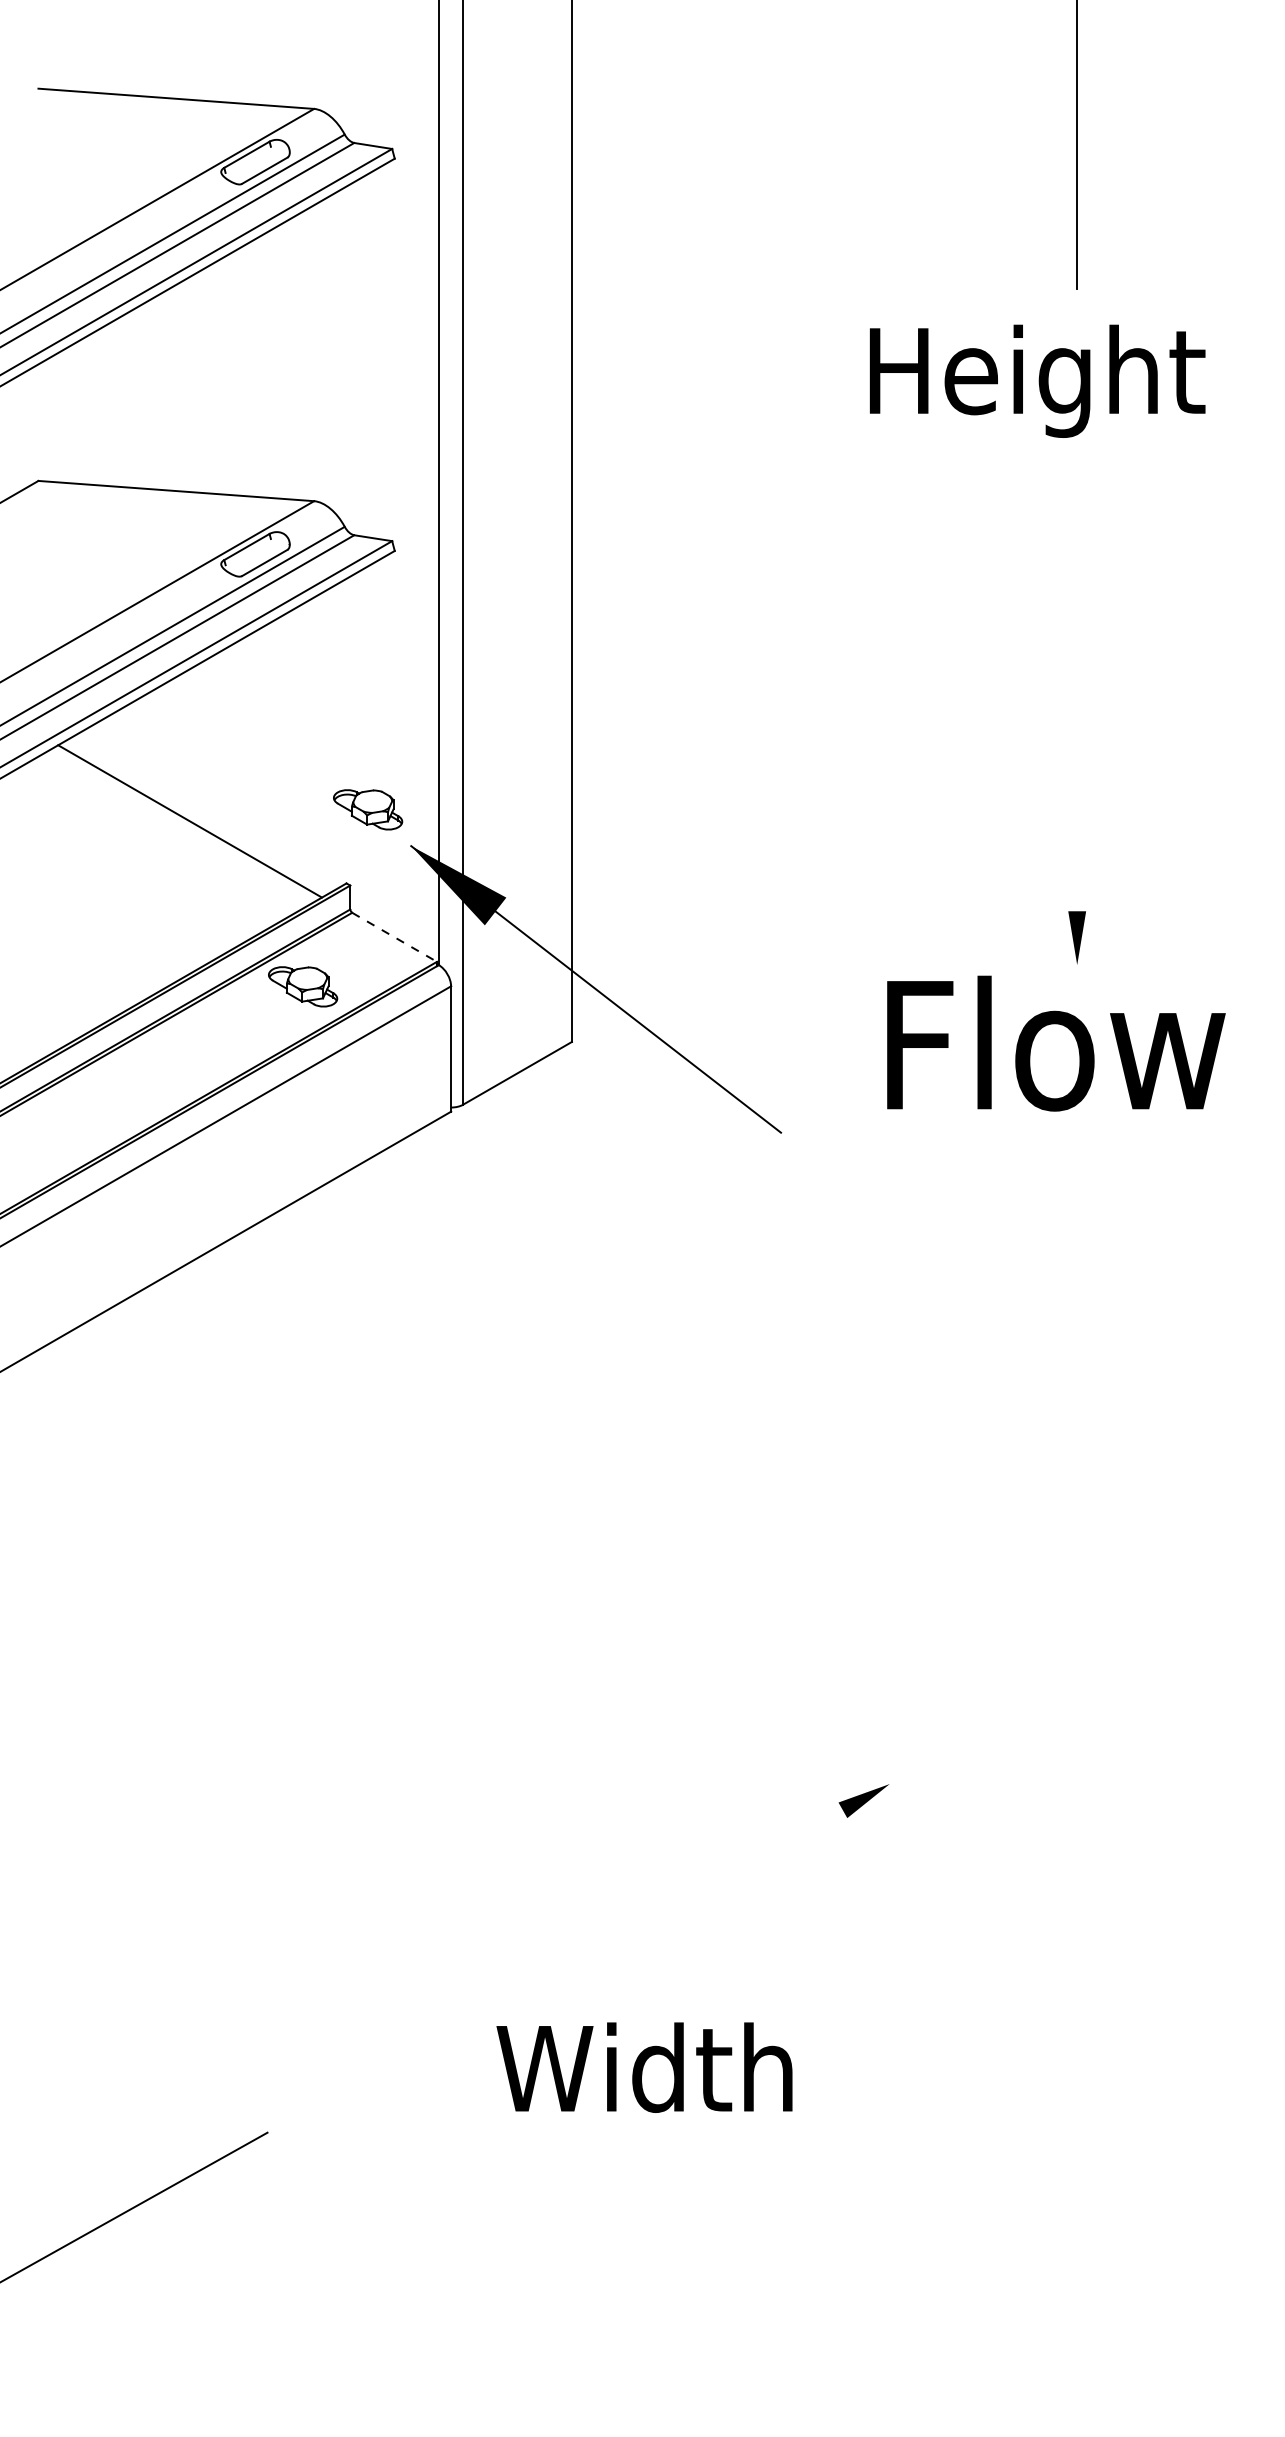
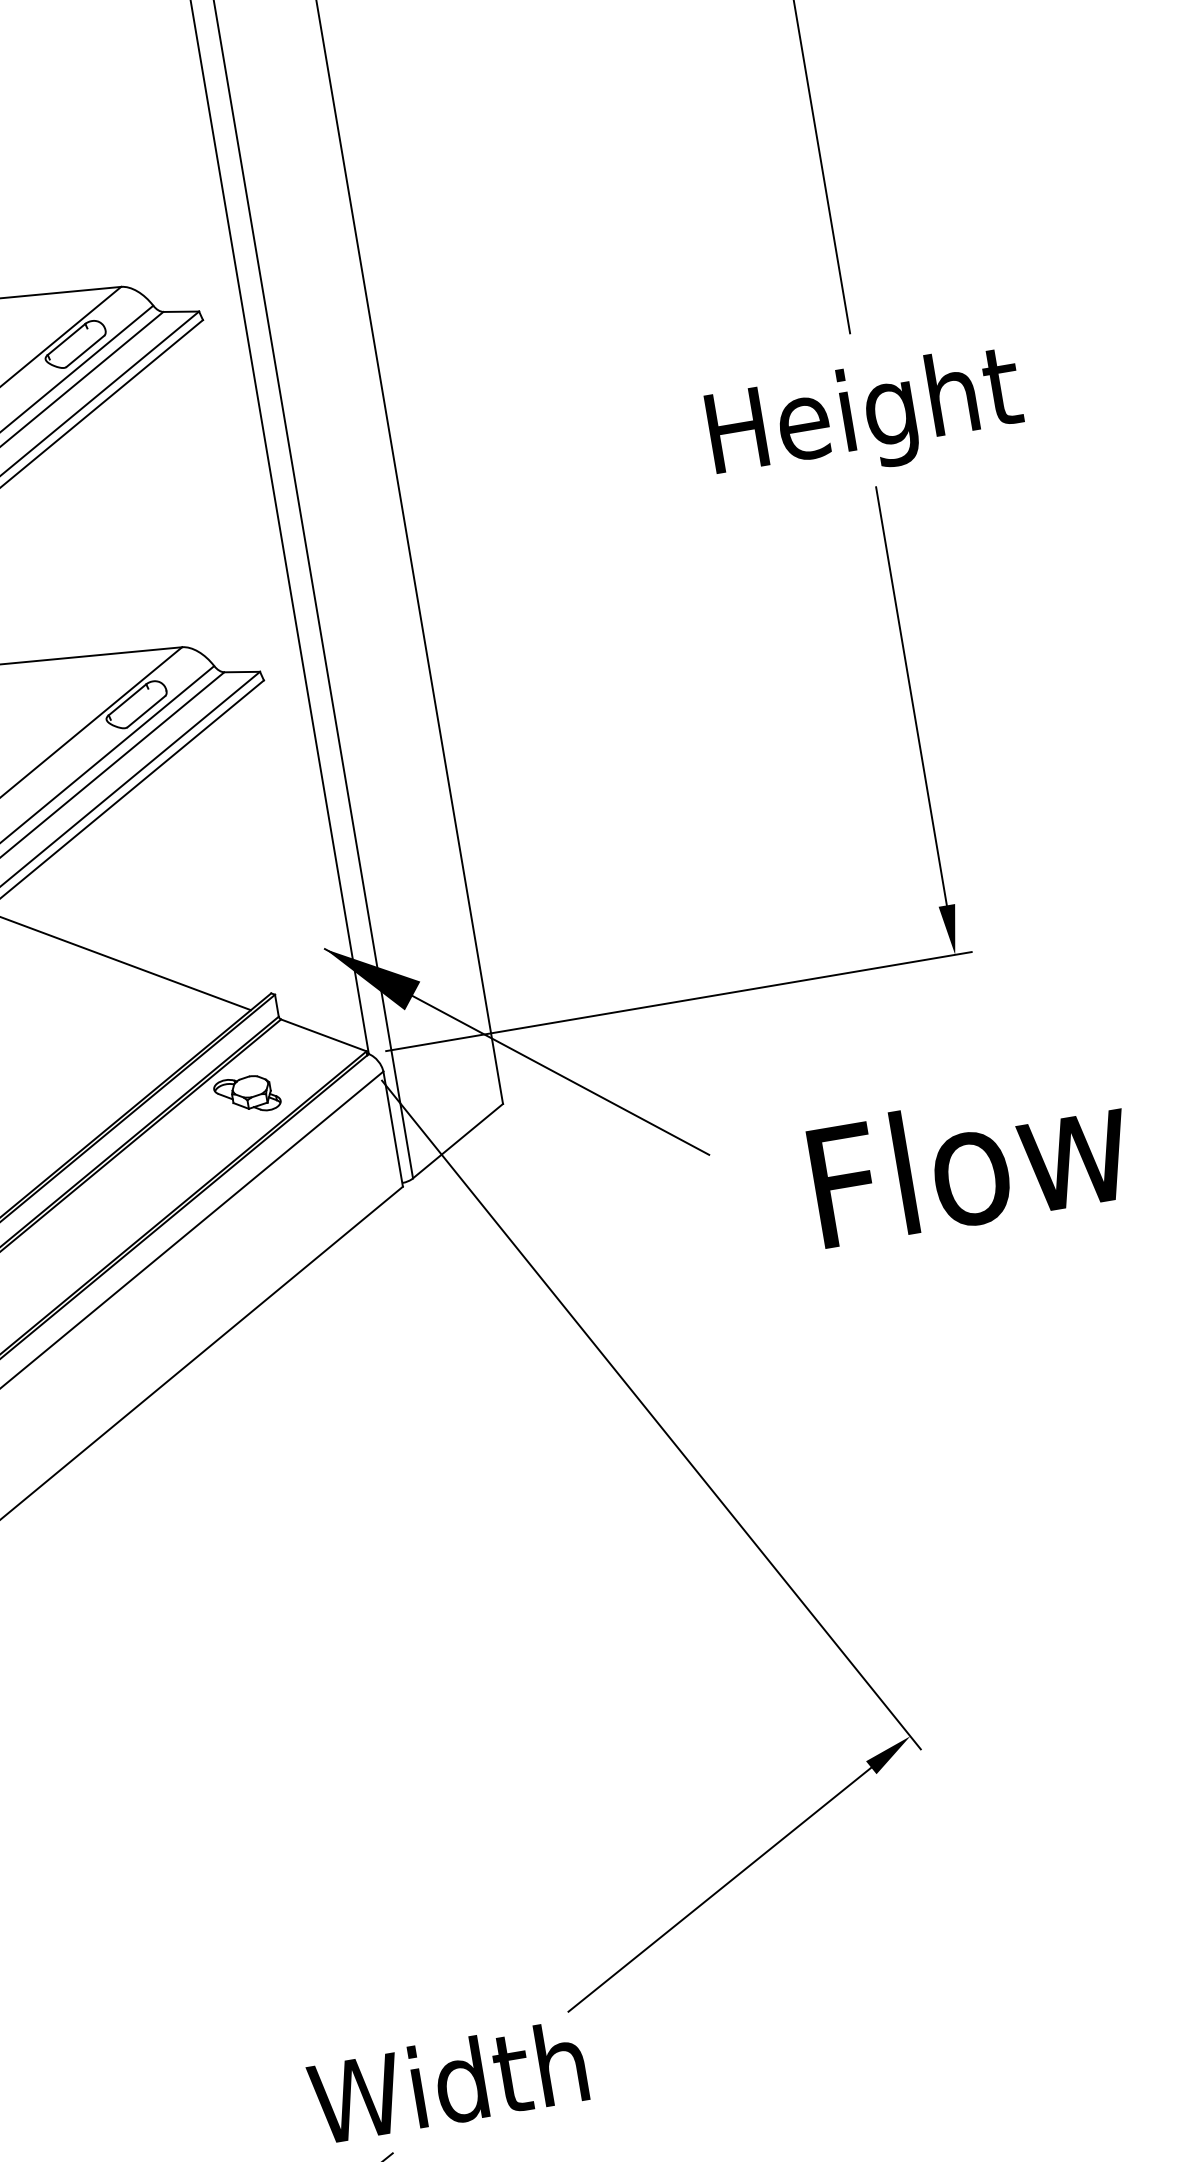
text: (1037, 380) -> (865, 417), moved
line: (1077, 683) -> (911, 696), added
part: (368, 809) -> (279, 922), removed
line: (394, 937) -> (323, 1035), dashed -> solid
line: (776, 965) -> (679, 1001), added
text: (1056, 1043) -> (970, 1162), moved
line: (673, 1397) -> (651, 1414), added
line: (660, 1912) -> (719, 1889), added
text: (644, 2067) -> (447, 2082), moved

